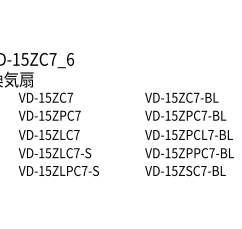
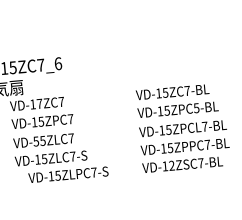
text: (48, 97) -> (39, 103), VD-15ZC7 -> VD-17ZC7
text: (204, 115) -> (196, 107), VD-15ZPC7-BL -> VD-15ZPC5-BL
text: (41, 135) -> (36, 142), VD-15ZLC7 -> VD-55ZLC7
text: (58, 170) -> (68, 174), moved
text: (174, 170) -> (171, 165), VD-15ZSC7-BL -> VD-12ZSC7-BL

